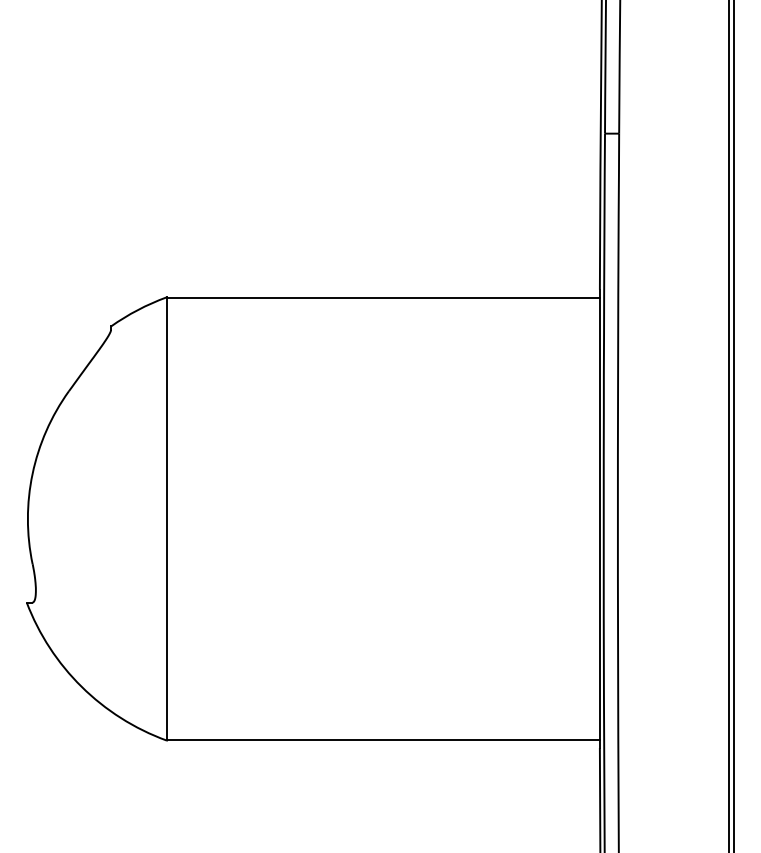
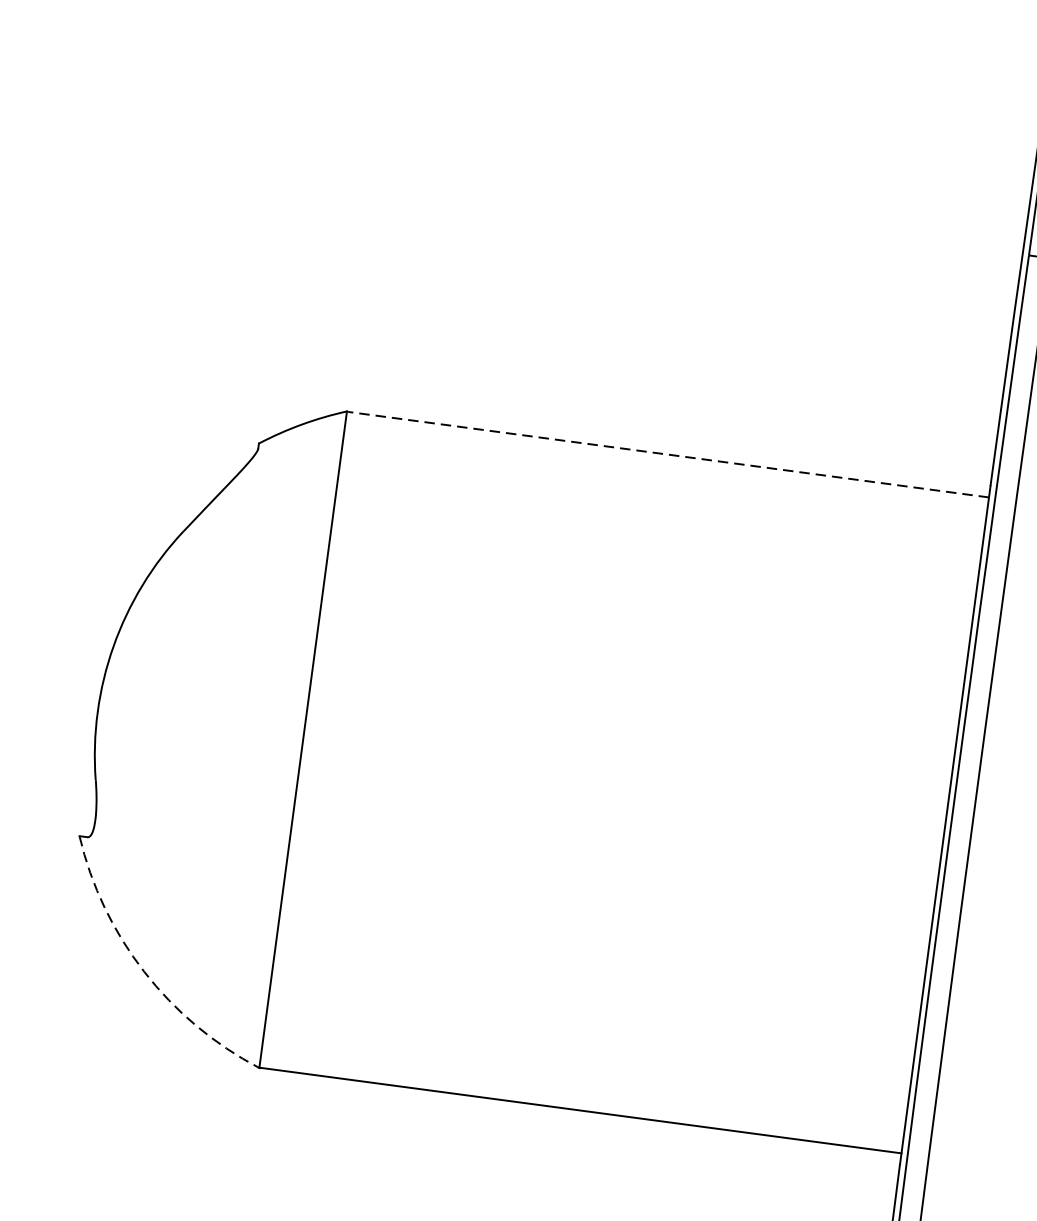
line: (383, 297) -> (668, 454), solid -> dashed
arc: (81, 686) -> (143, 971), solid -> dashed

